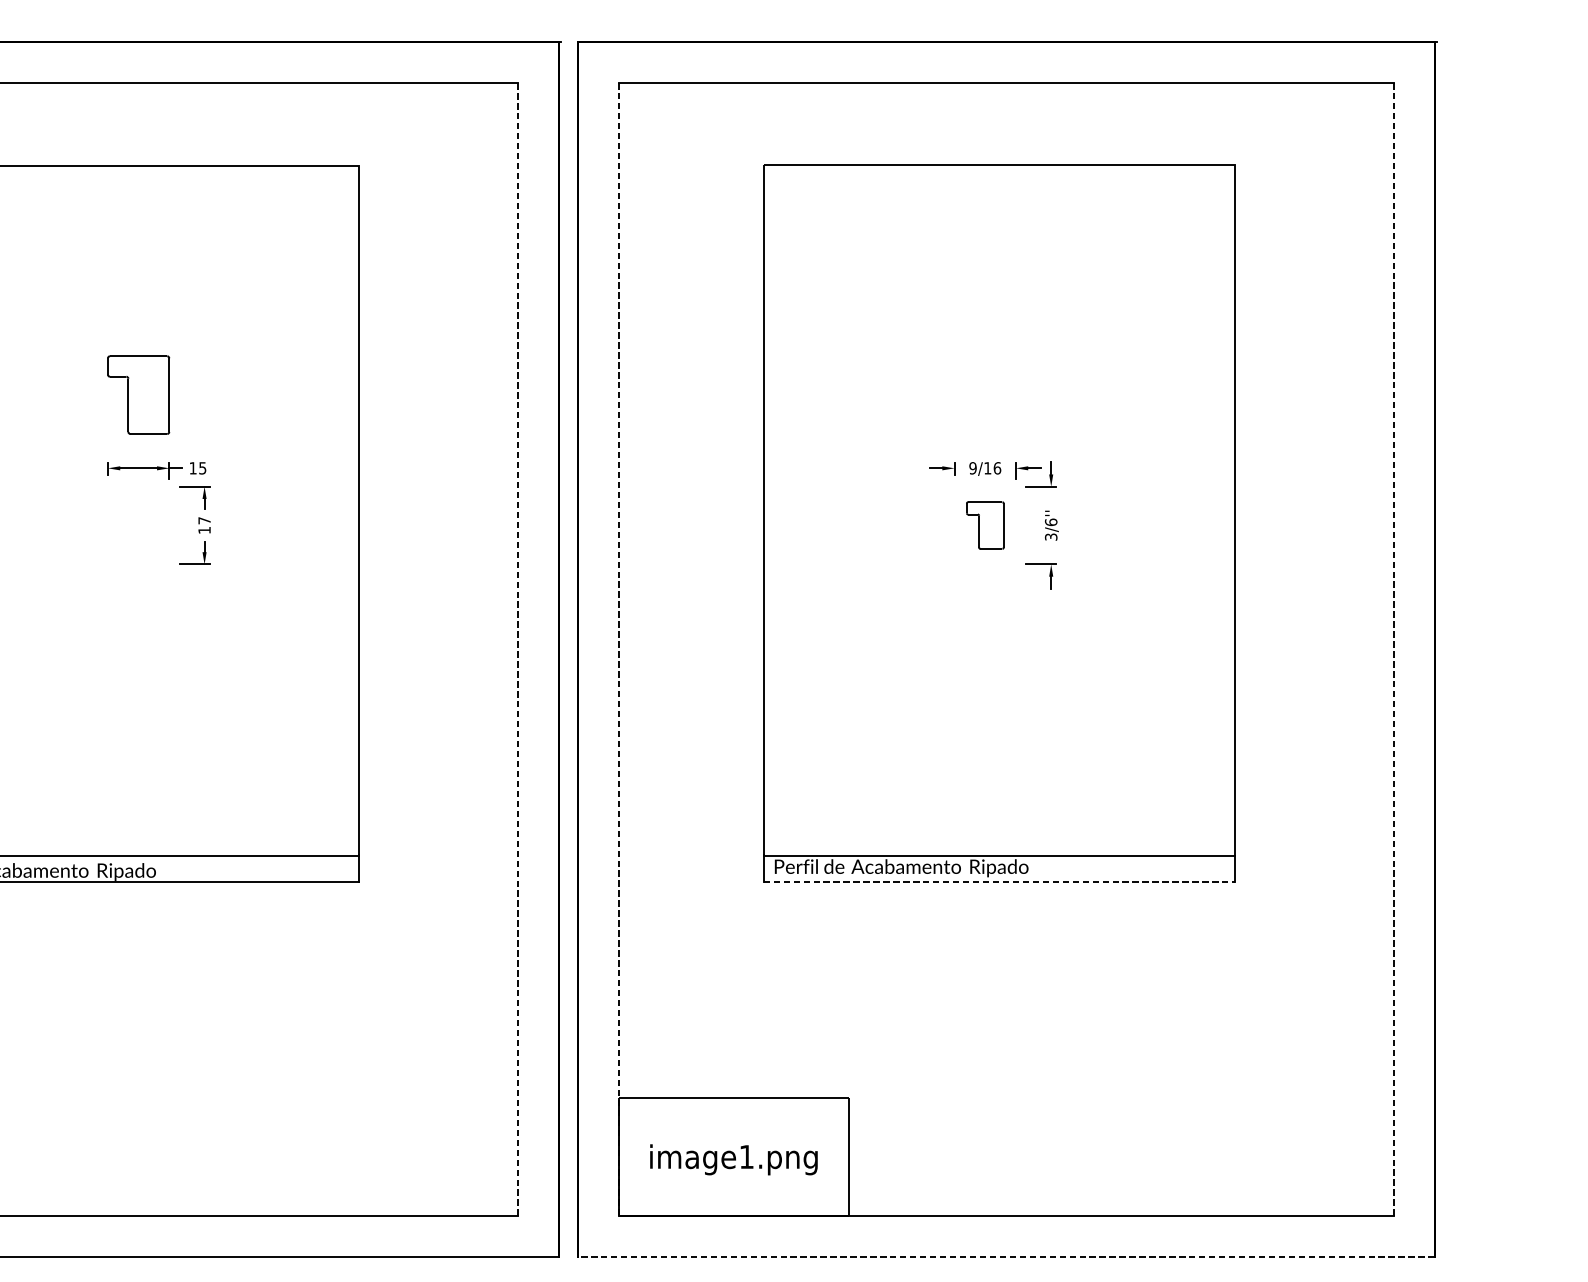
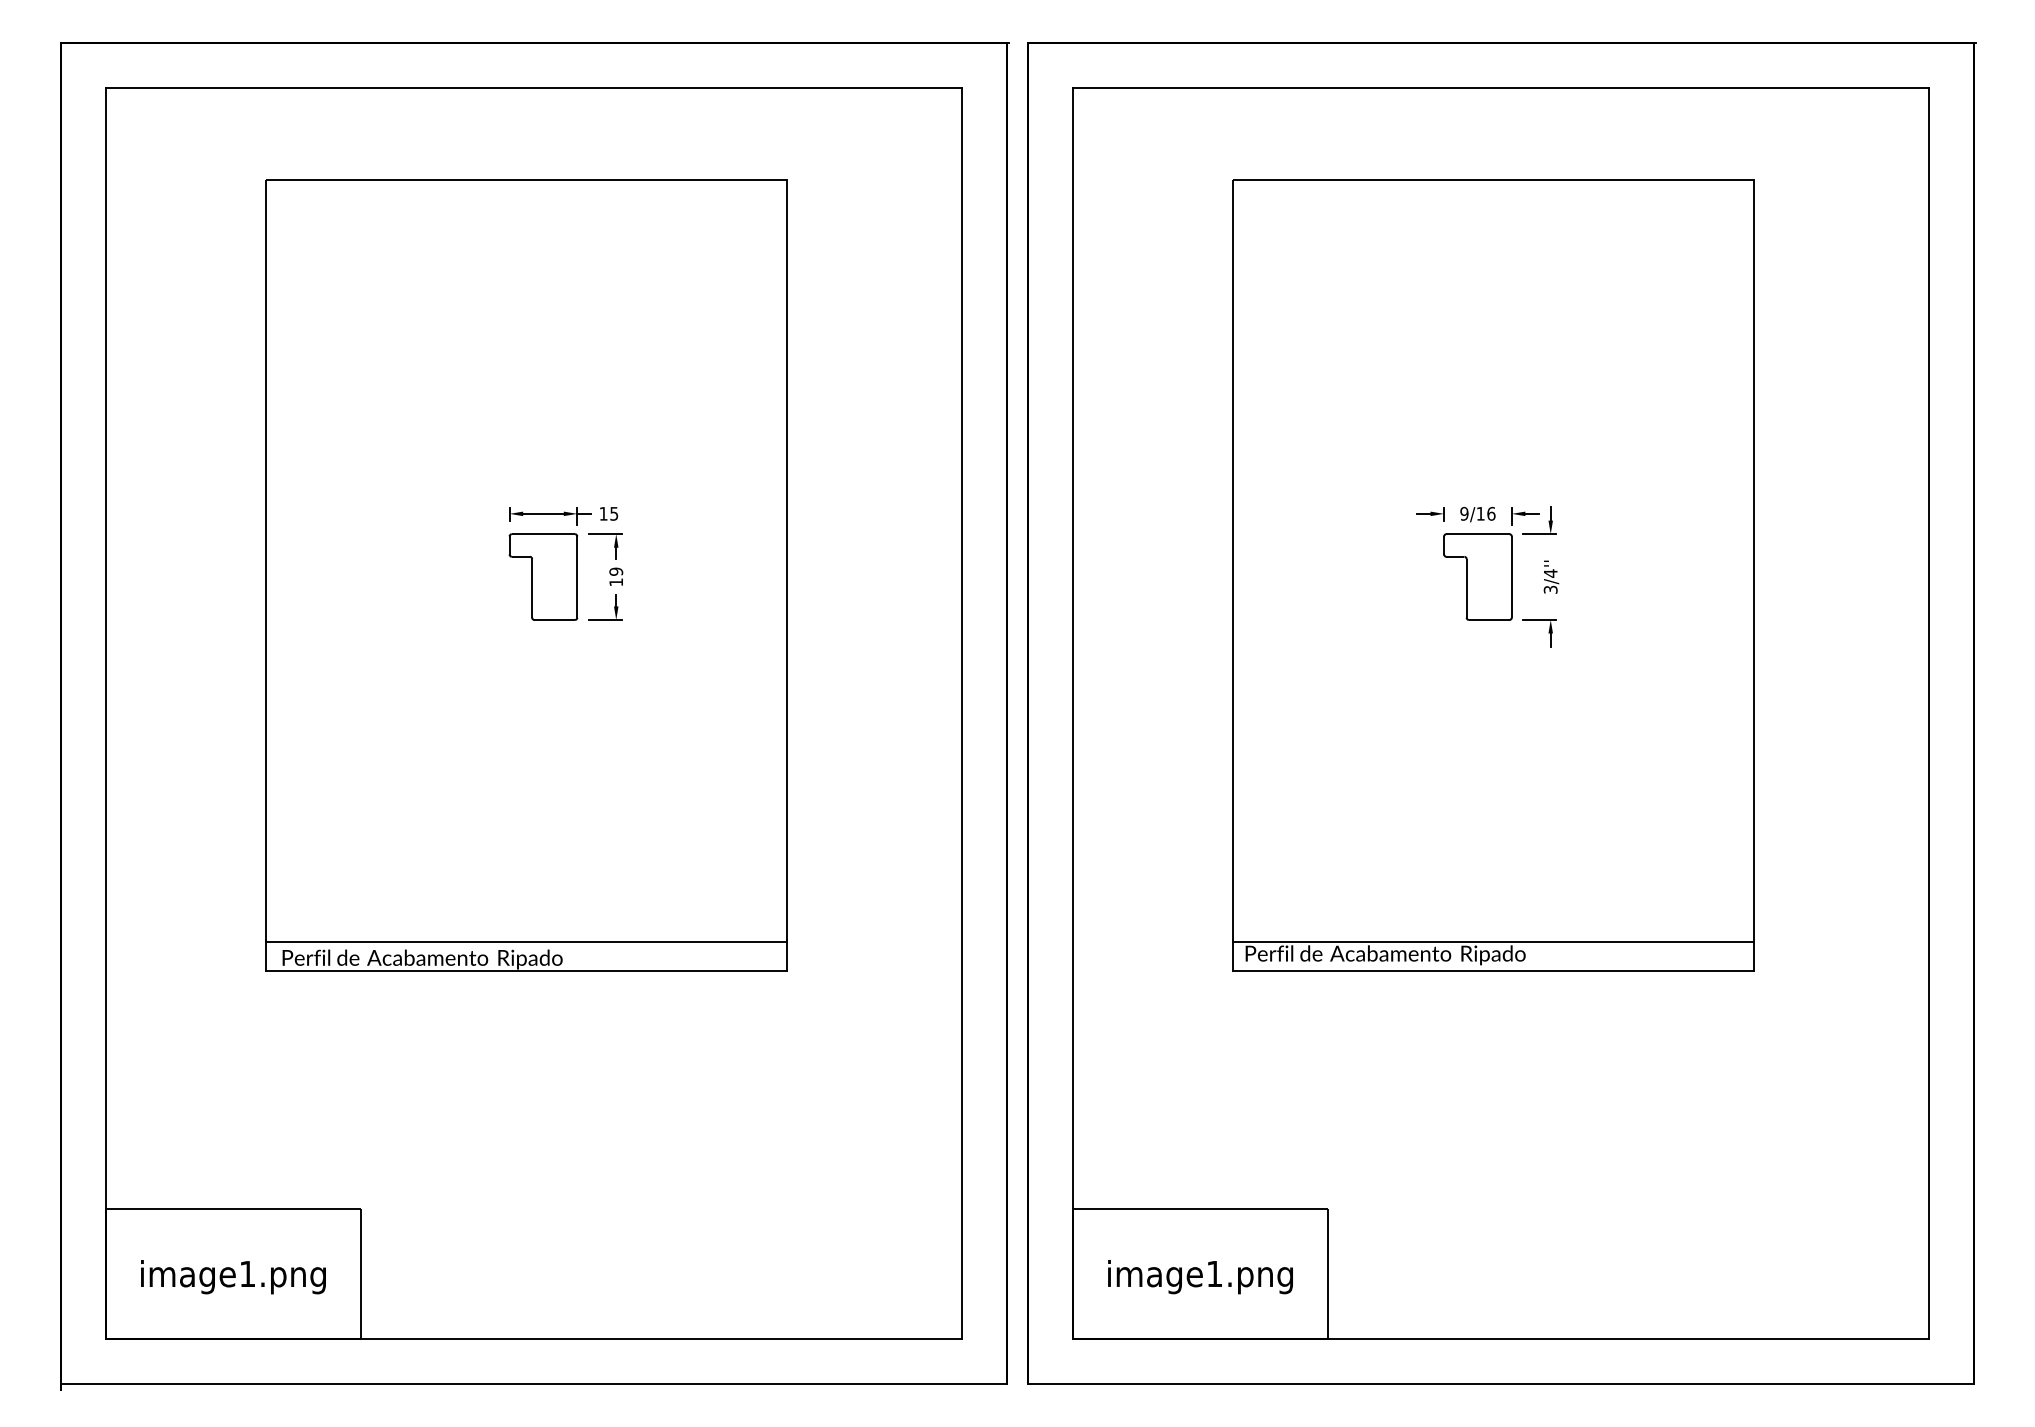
part: (138, 394) -> (543, 576), moved
text: (204, 520) -> (616, 571), 17 -> 19
text: (1051, 522) -> (1550, 573), 3/6'' -> 3/4''
part: (984, 525) -> (1477, 576), size x1.67
line: (618, 648) -> (1073, 712), dashed -> solid
line: (1393, 648) -> (1928, 712), dashed -> solid
line: (517, 649) -> (961, 713), dashed -> solid
line: (1000, 882) -> (1494, 970), dashed -> solid
line: (1006, 1256) -> (1501, 1383), dashed -> solid

